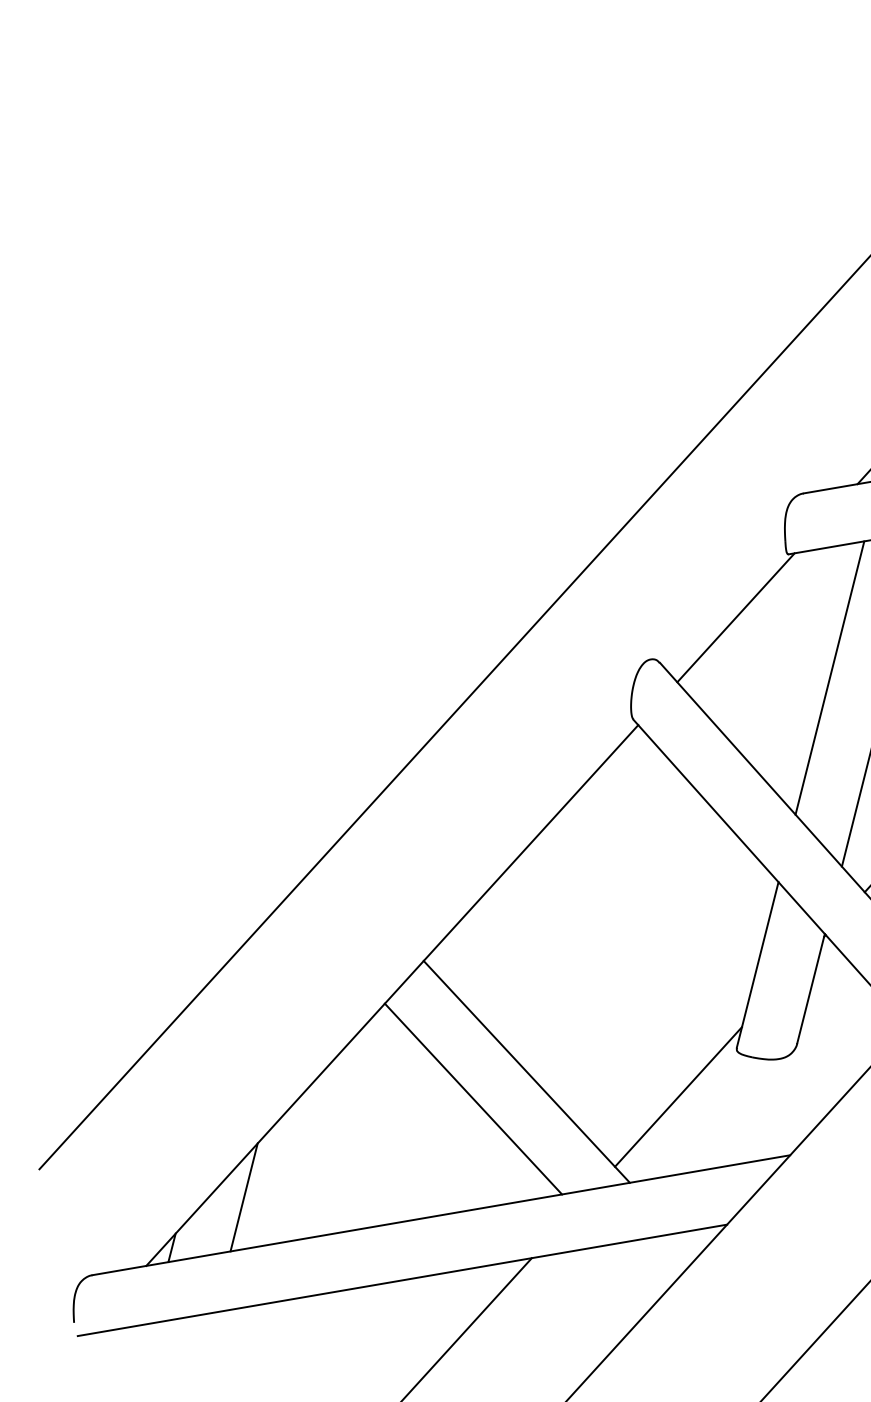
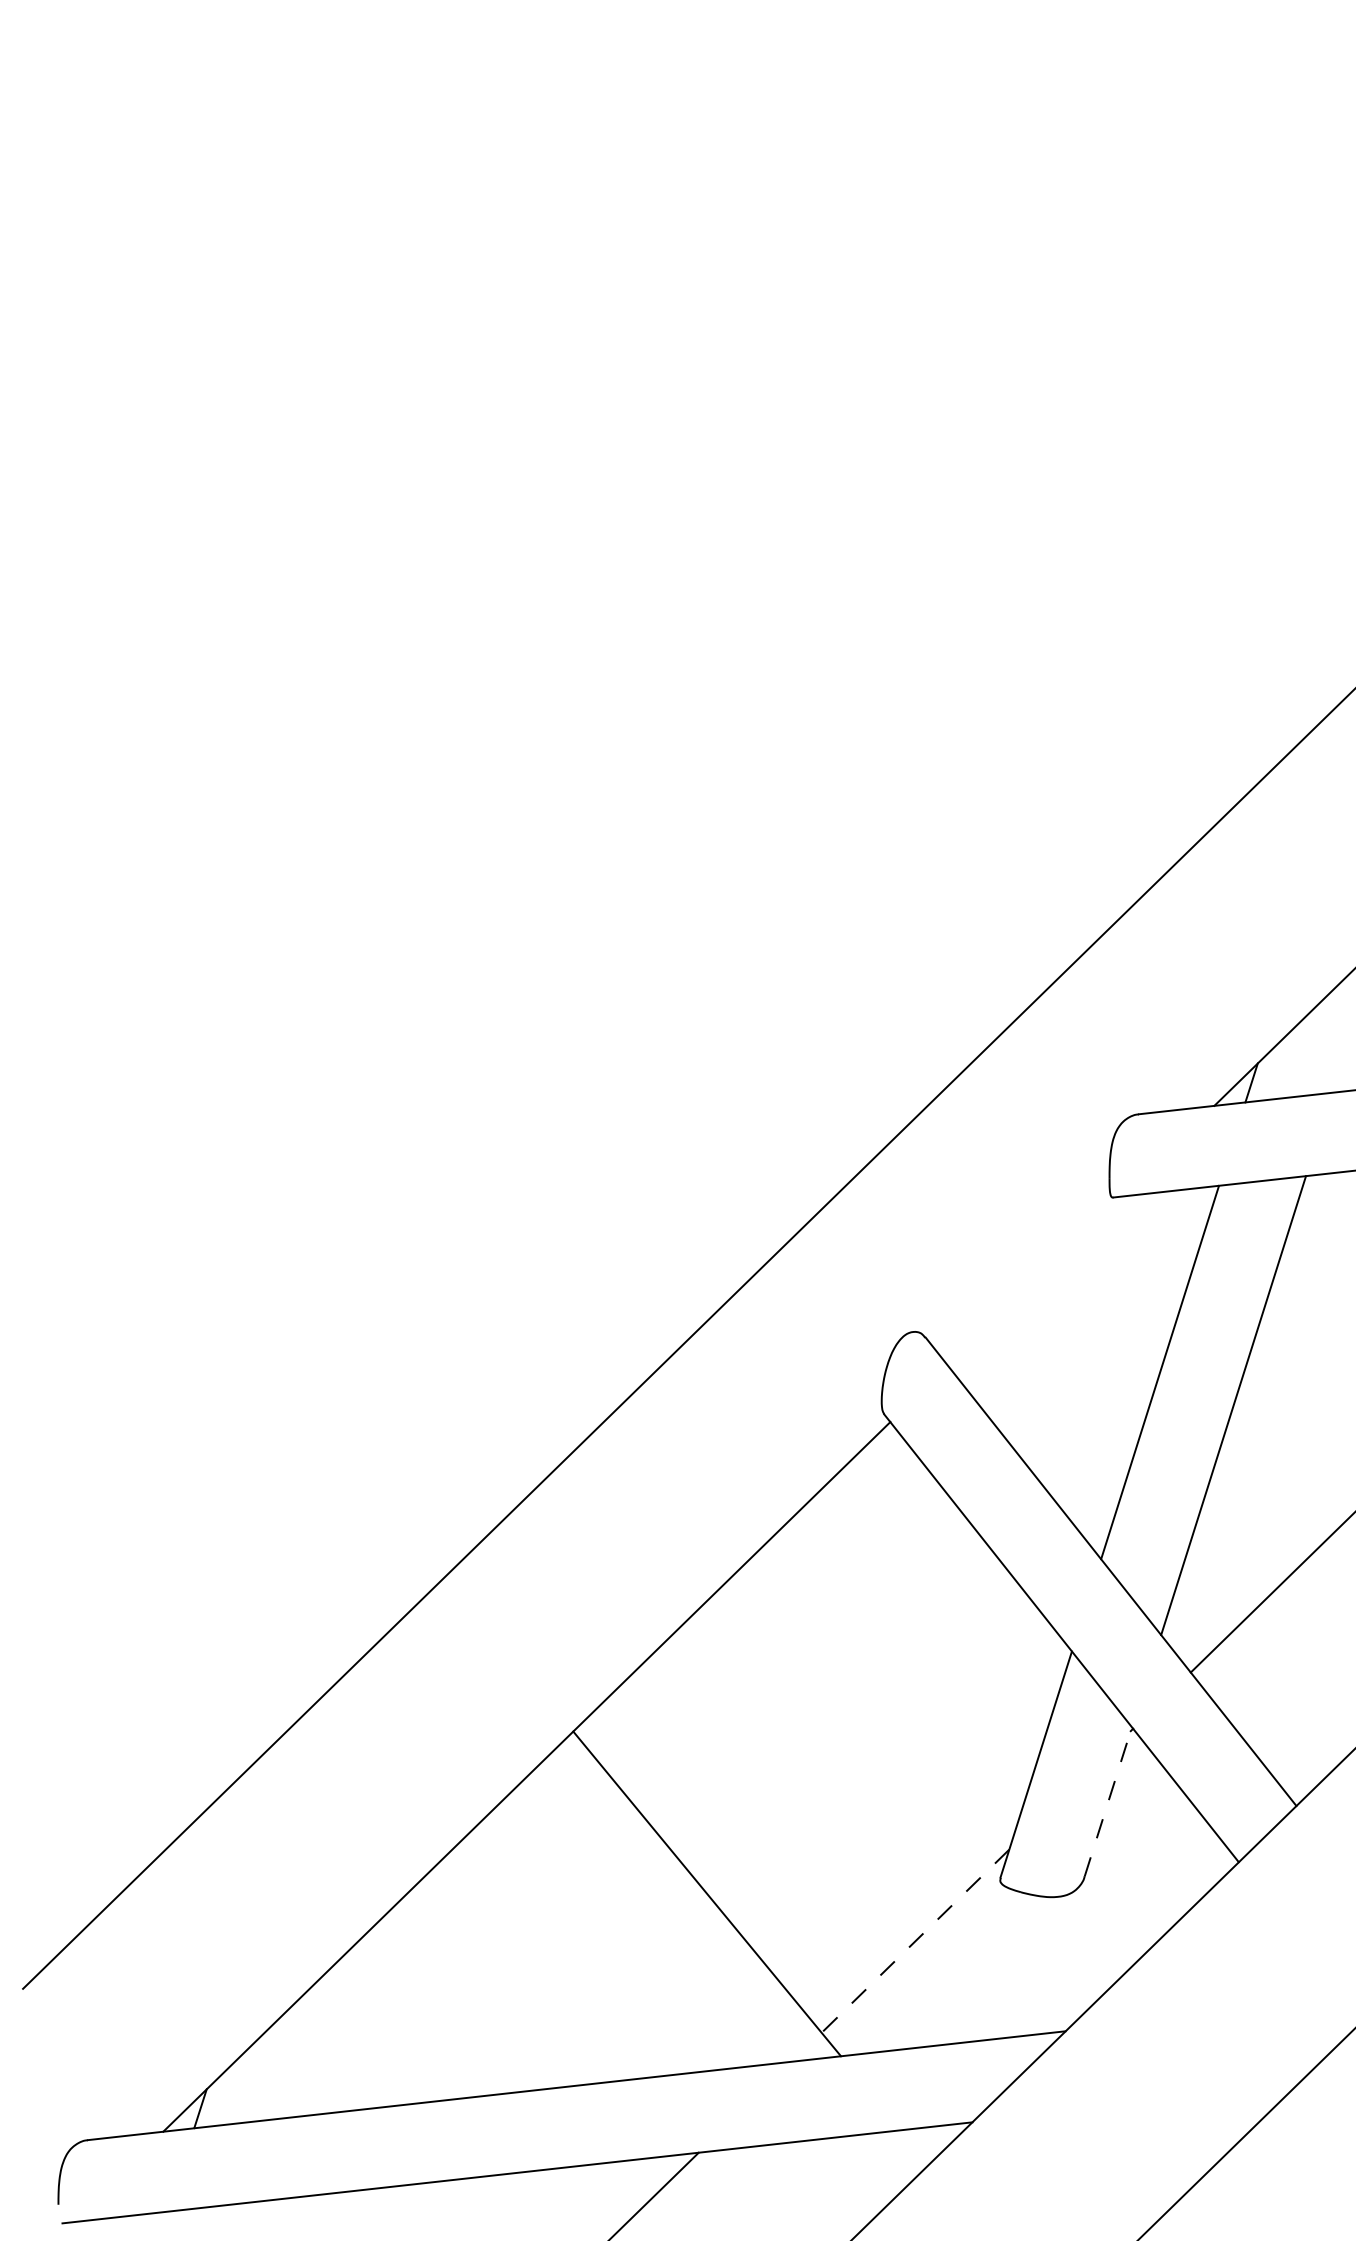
line: (735, 617) -> (1034, 1280), removed
line: (811, 988) -> (1108, 1801), solid -> dashed
line: (678, 1097) -> (915, 1941), solid -> dashed
line: (473, 1098) -> (630, 1926), removed
line: (244, 1197) -> (304, 2044), removed

